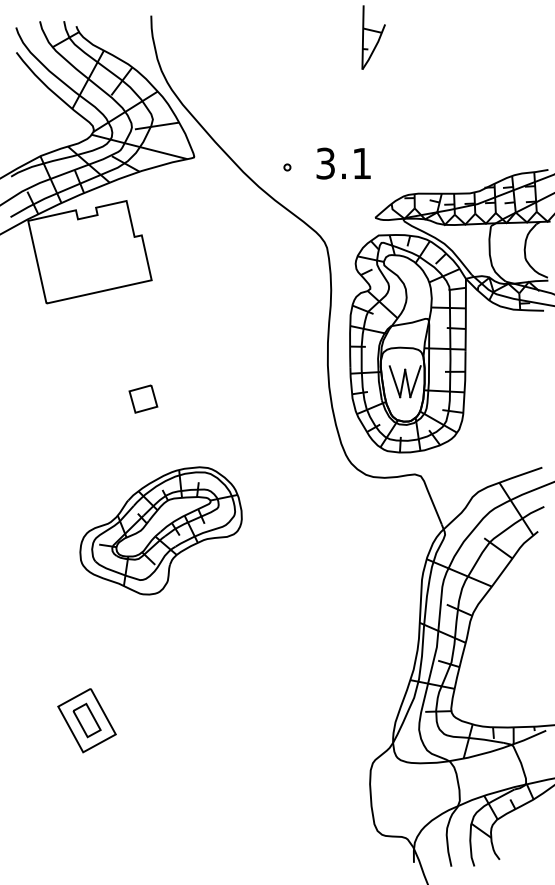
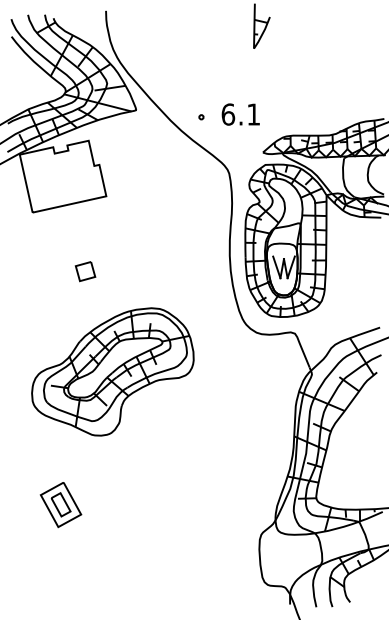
text: (326, 163) -> (228, 114), 3.1 -> 6.1
part: (143, 398) -> (85, 271), moved
part: (160, 530) -> (112, 371), size x1.43

